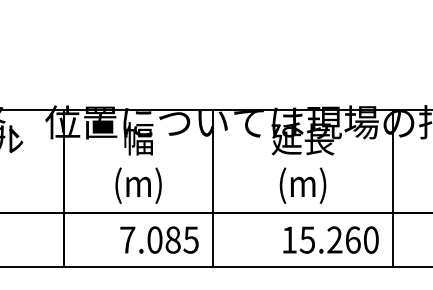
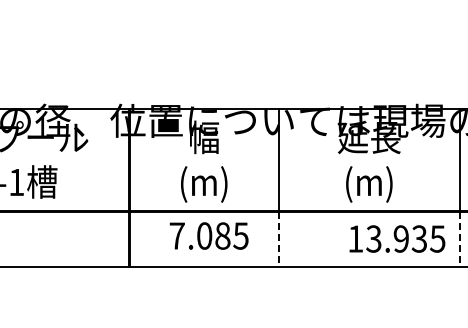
text: (158, 239) -> (208, 235), moved
text: (340, 239) -> (406, 238), 15.260 -> 13.935
line: (212, 240) -> (278, 239), solid -> dashed
line: (392, 240) -> (459, 239), solid -> dashed

